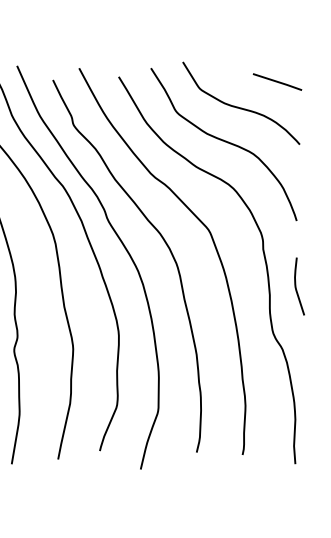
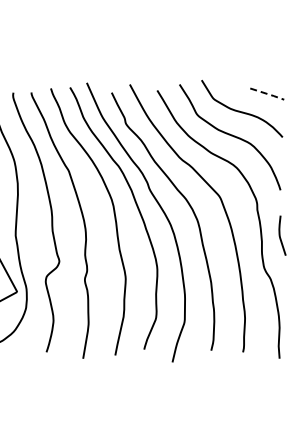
line: (279, 82) -> (268, 94), solid -> dashed

